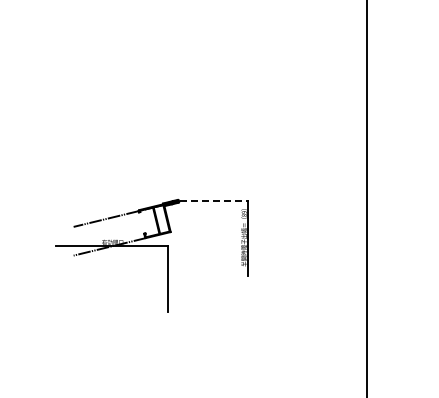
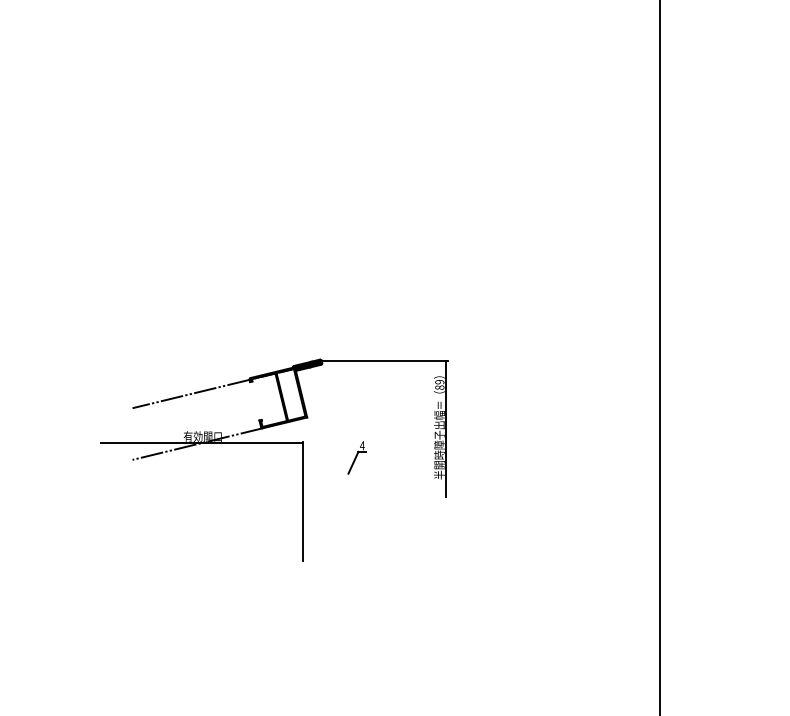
line: (214, 200) -> (386, 360), dashed -> solid
part: (197, 254) -> (355, 457), added

